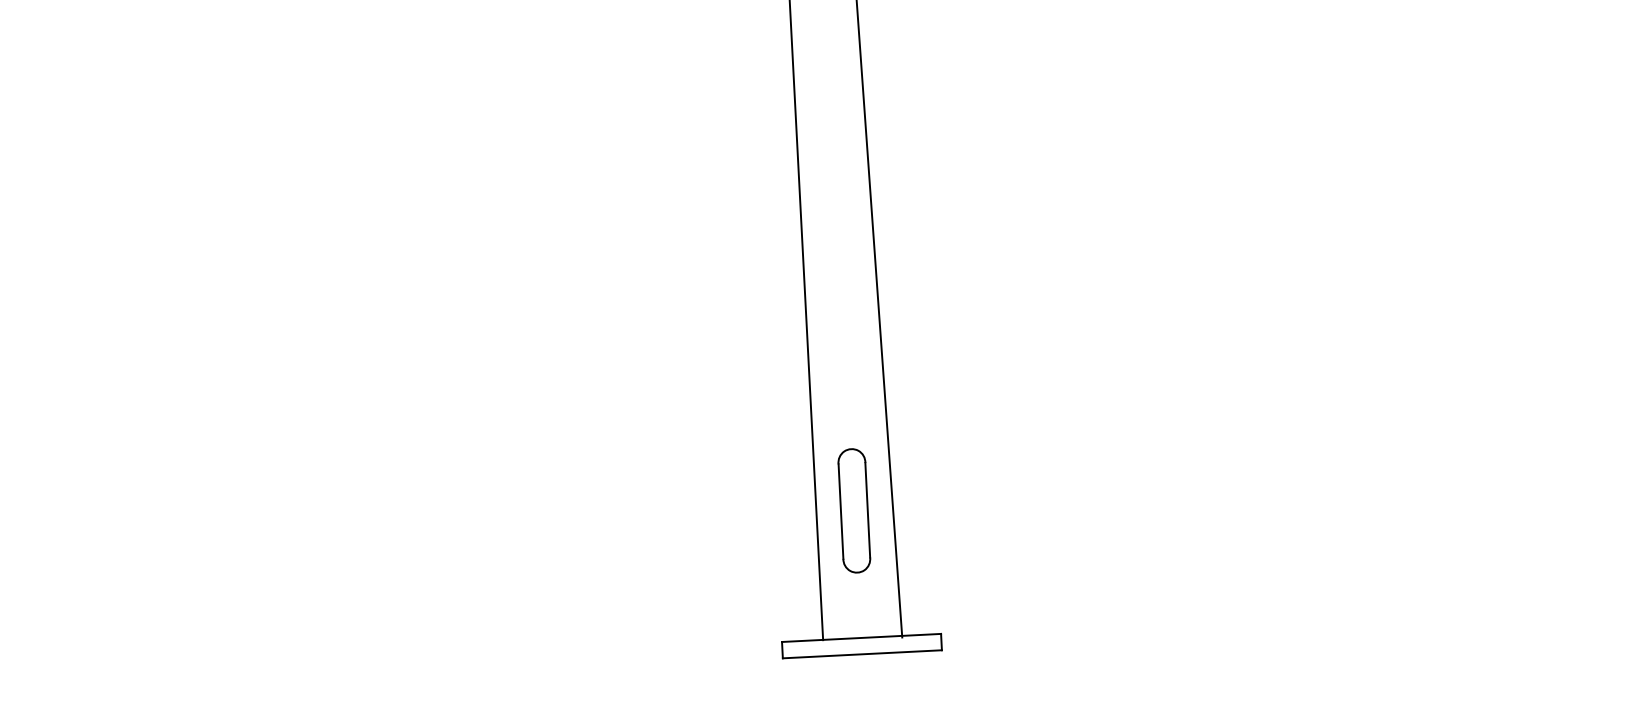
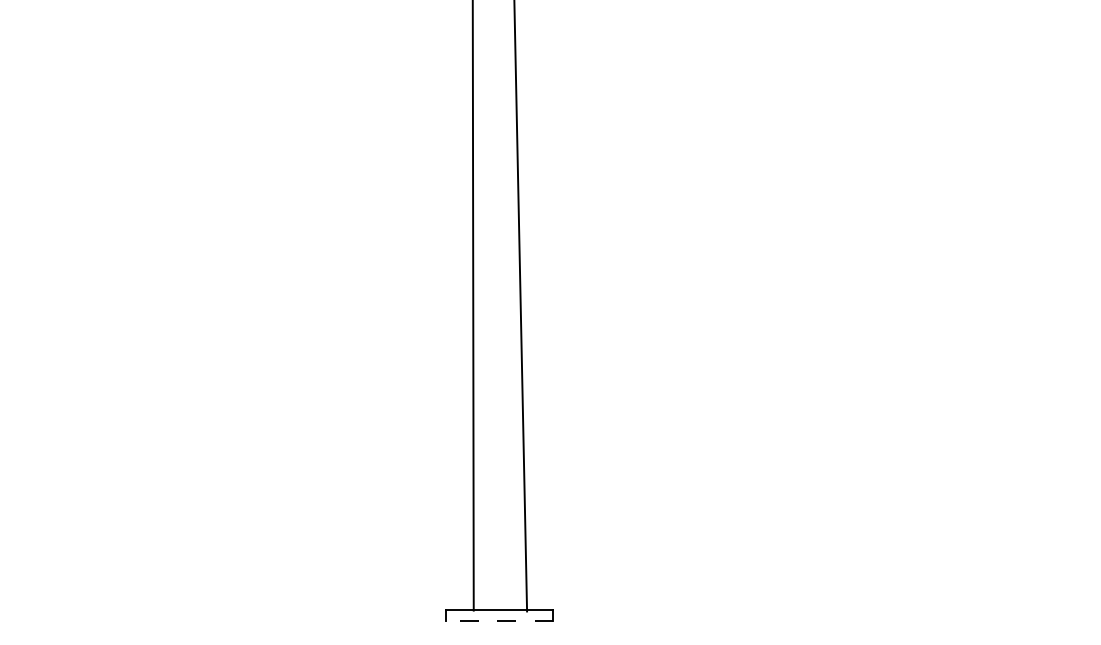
part: (854, 510) -> (499, 524), removed
line: (862, 654) -> (499, 621), solid -> dashed

